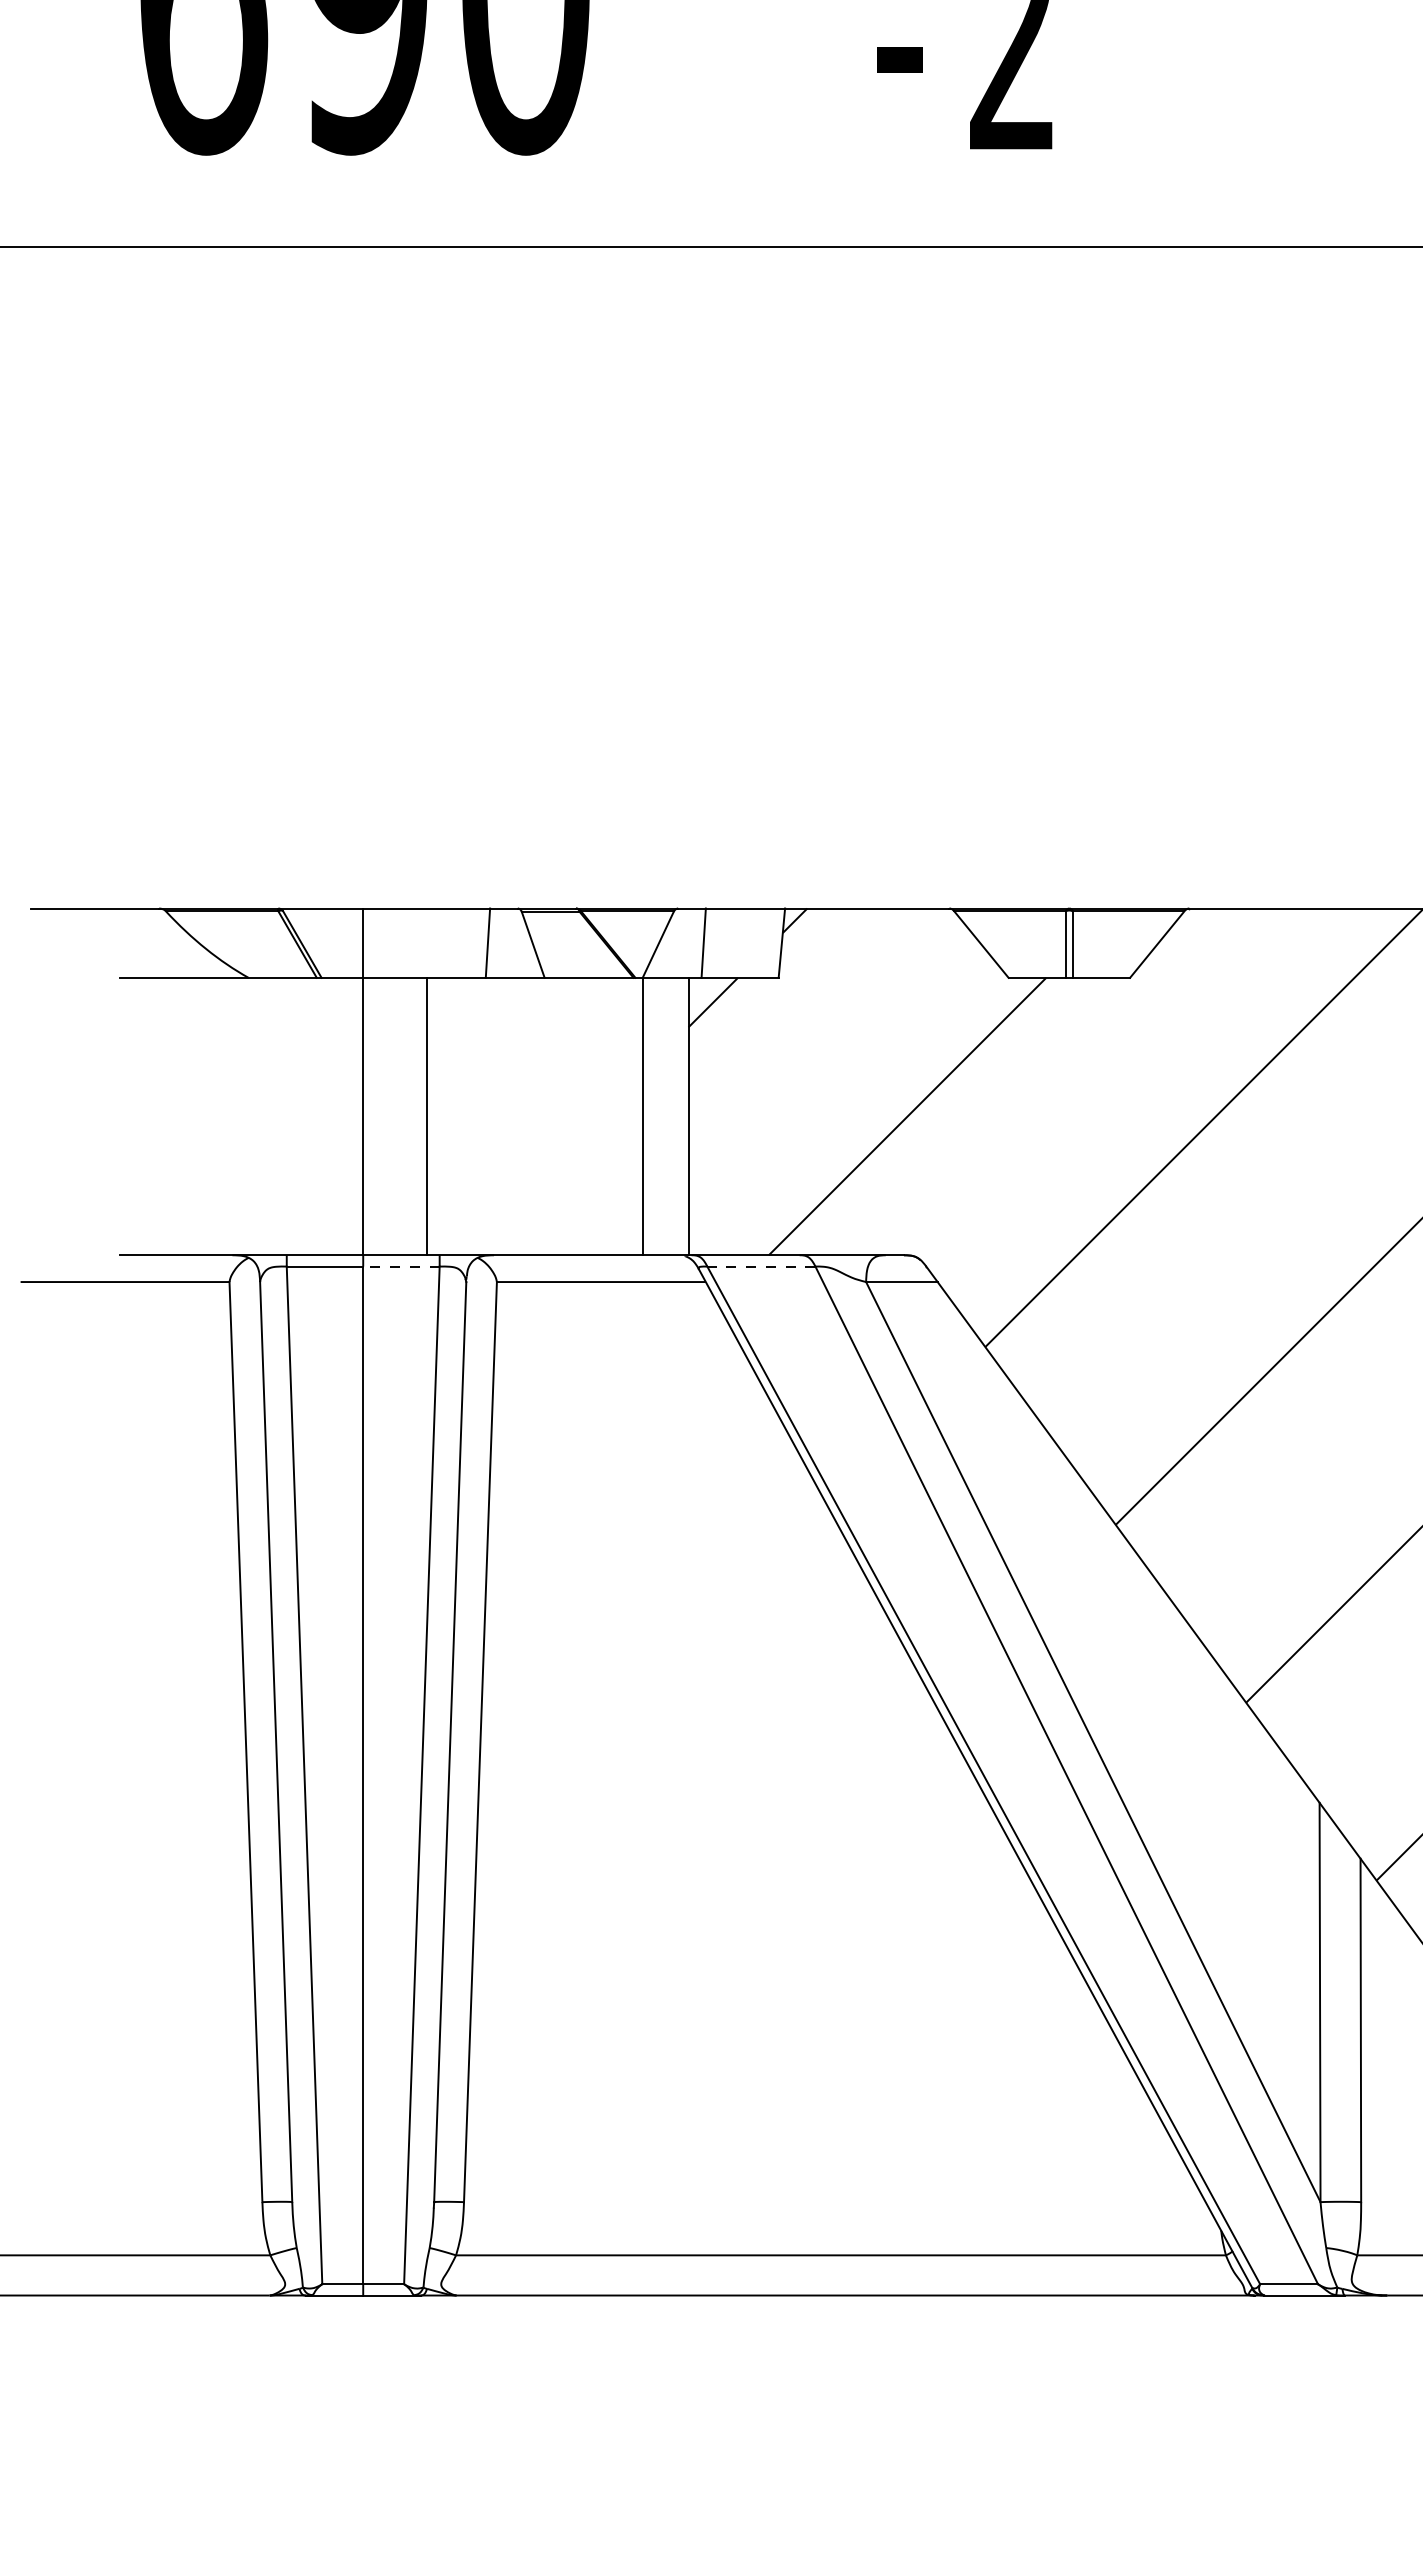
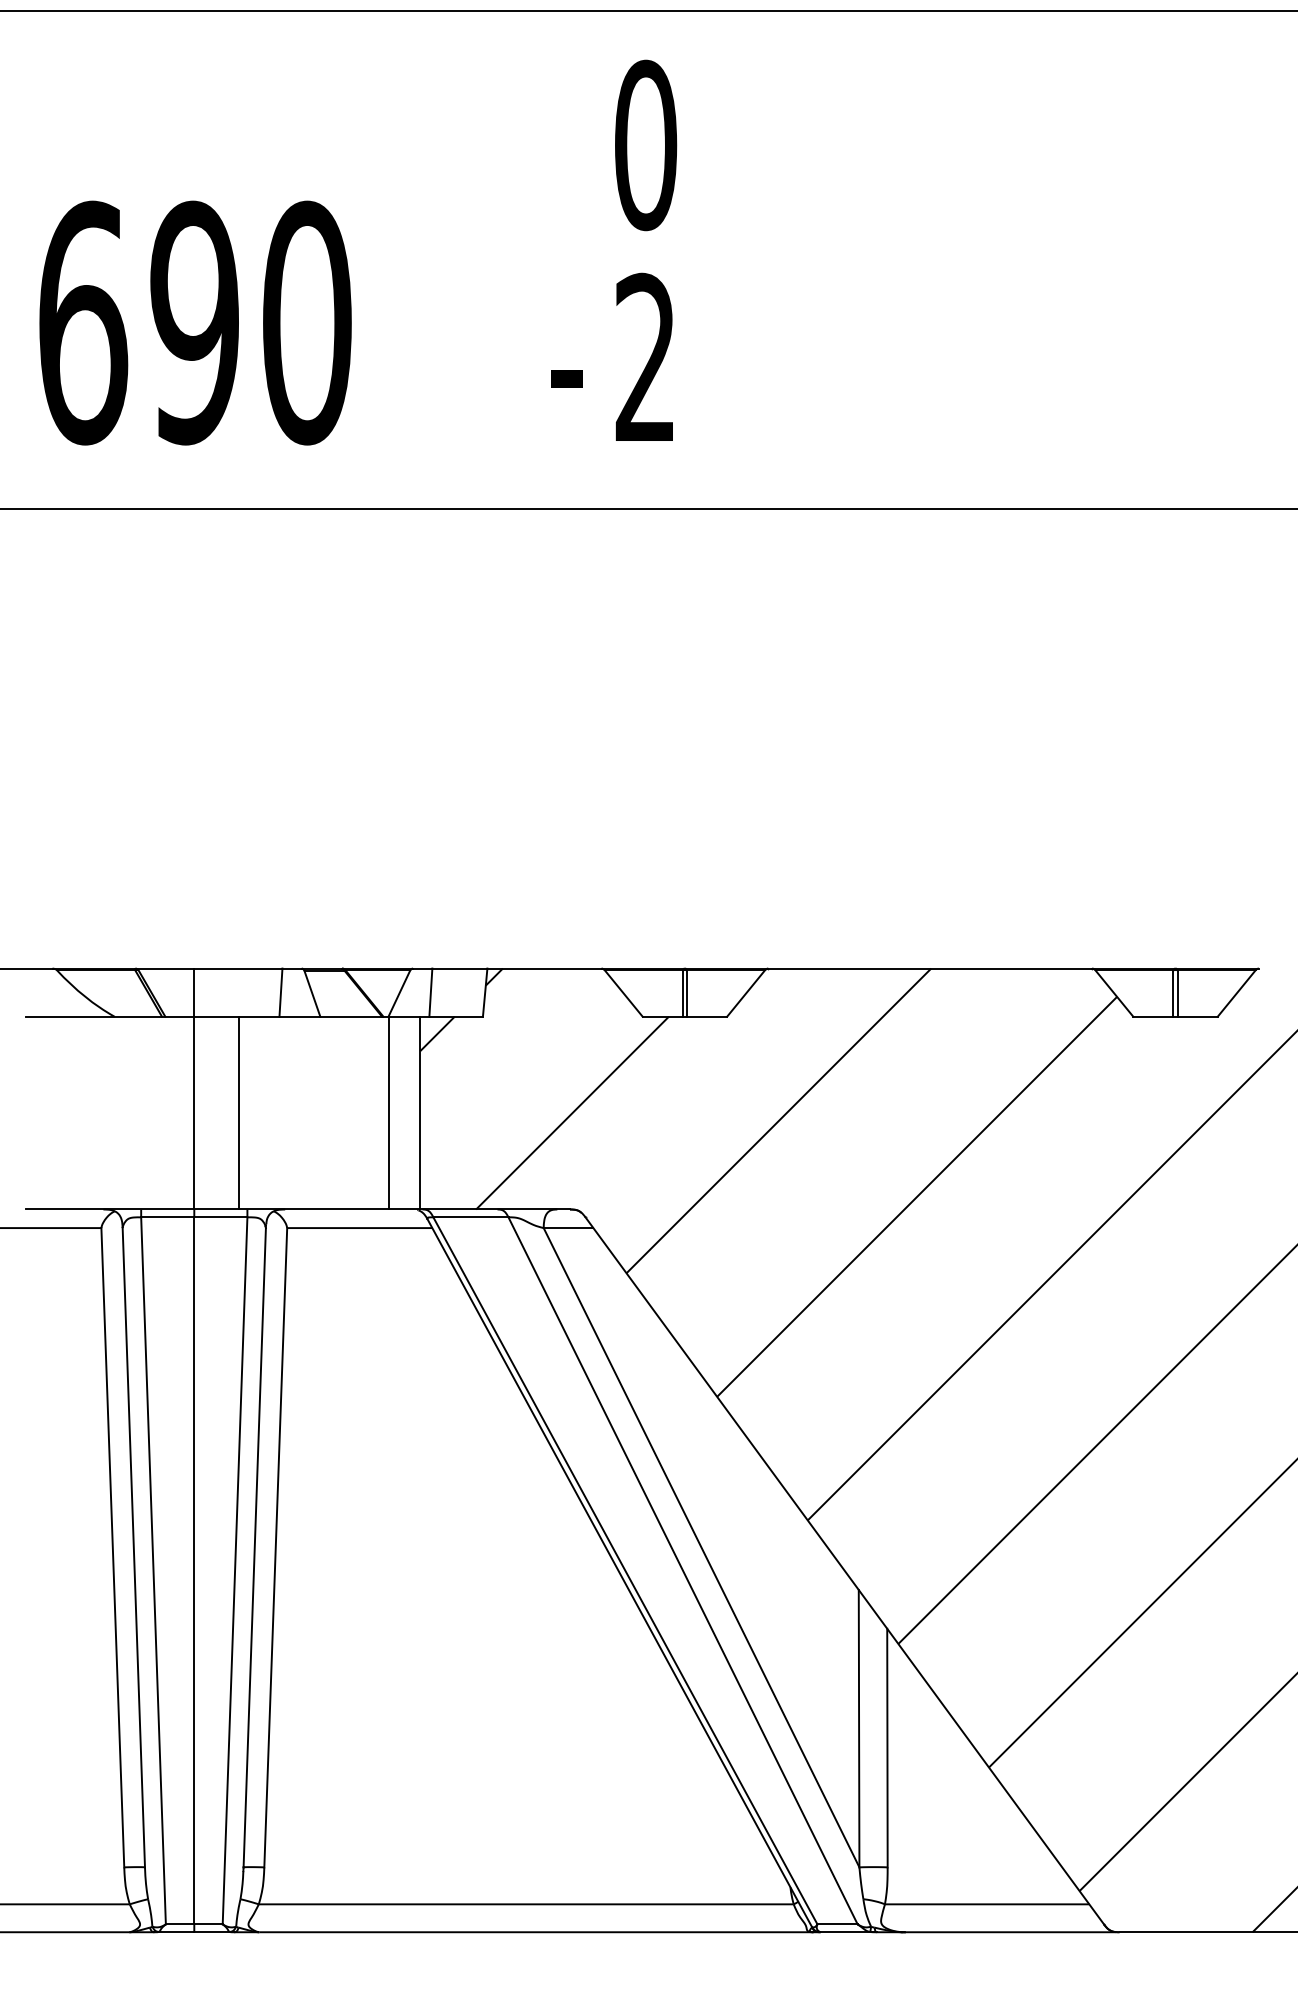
line: (400, 1266) -> (220, 1217), dashed -> solid
line: (760, 1266) -> (470, 1217), dashed -> solid

